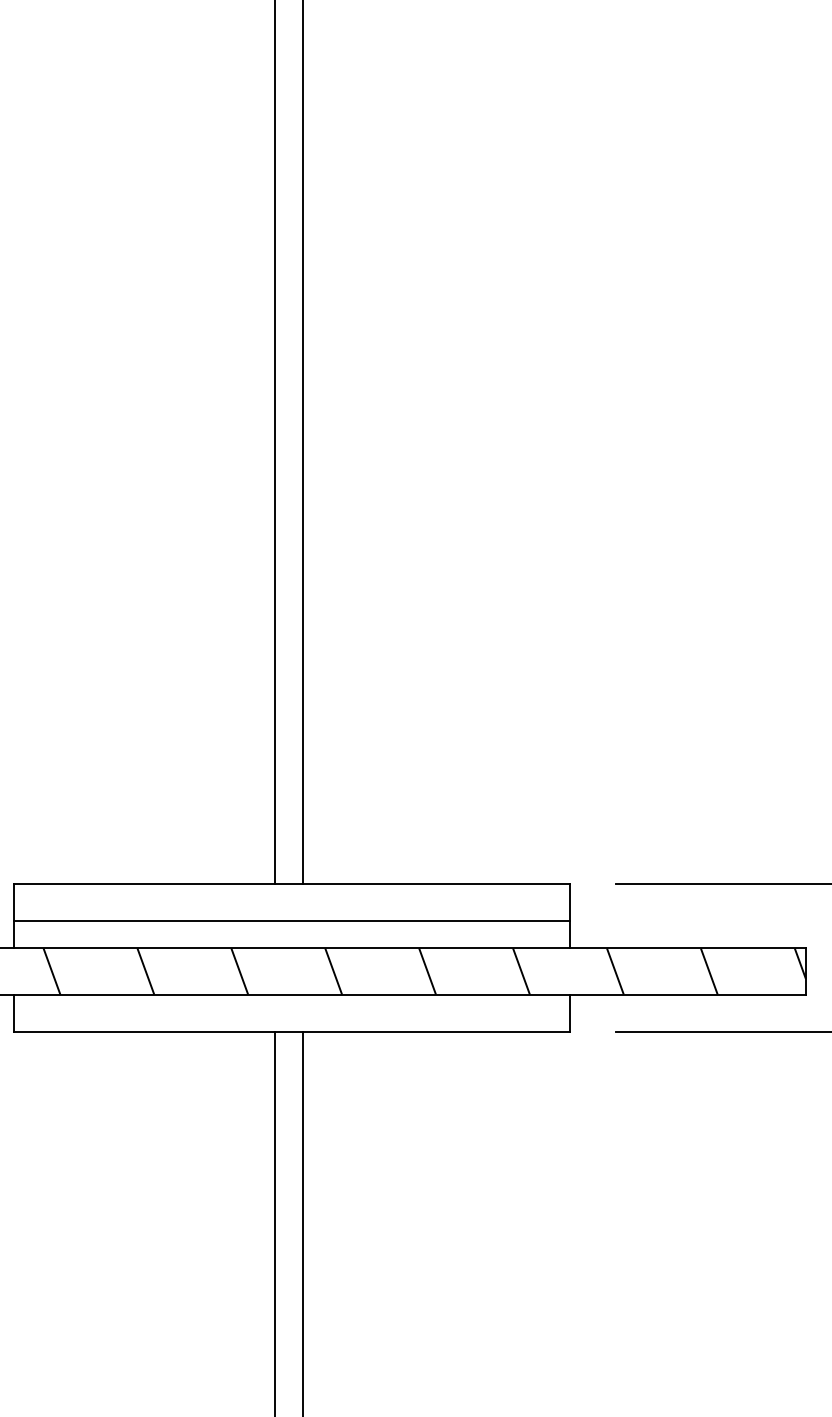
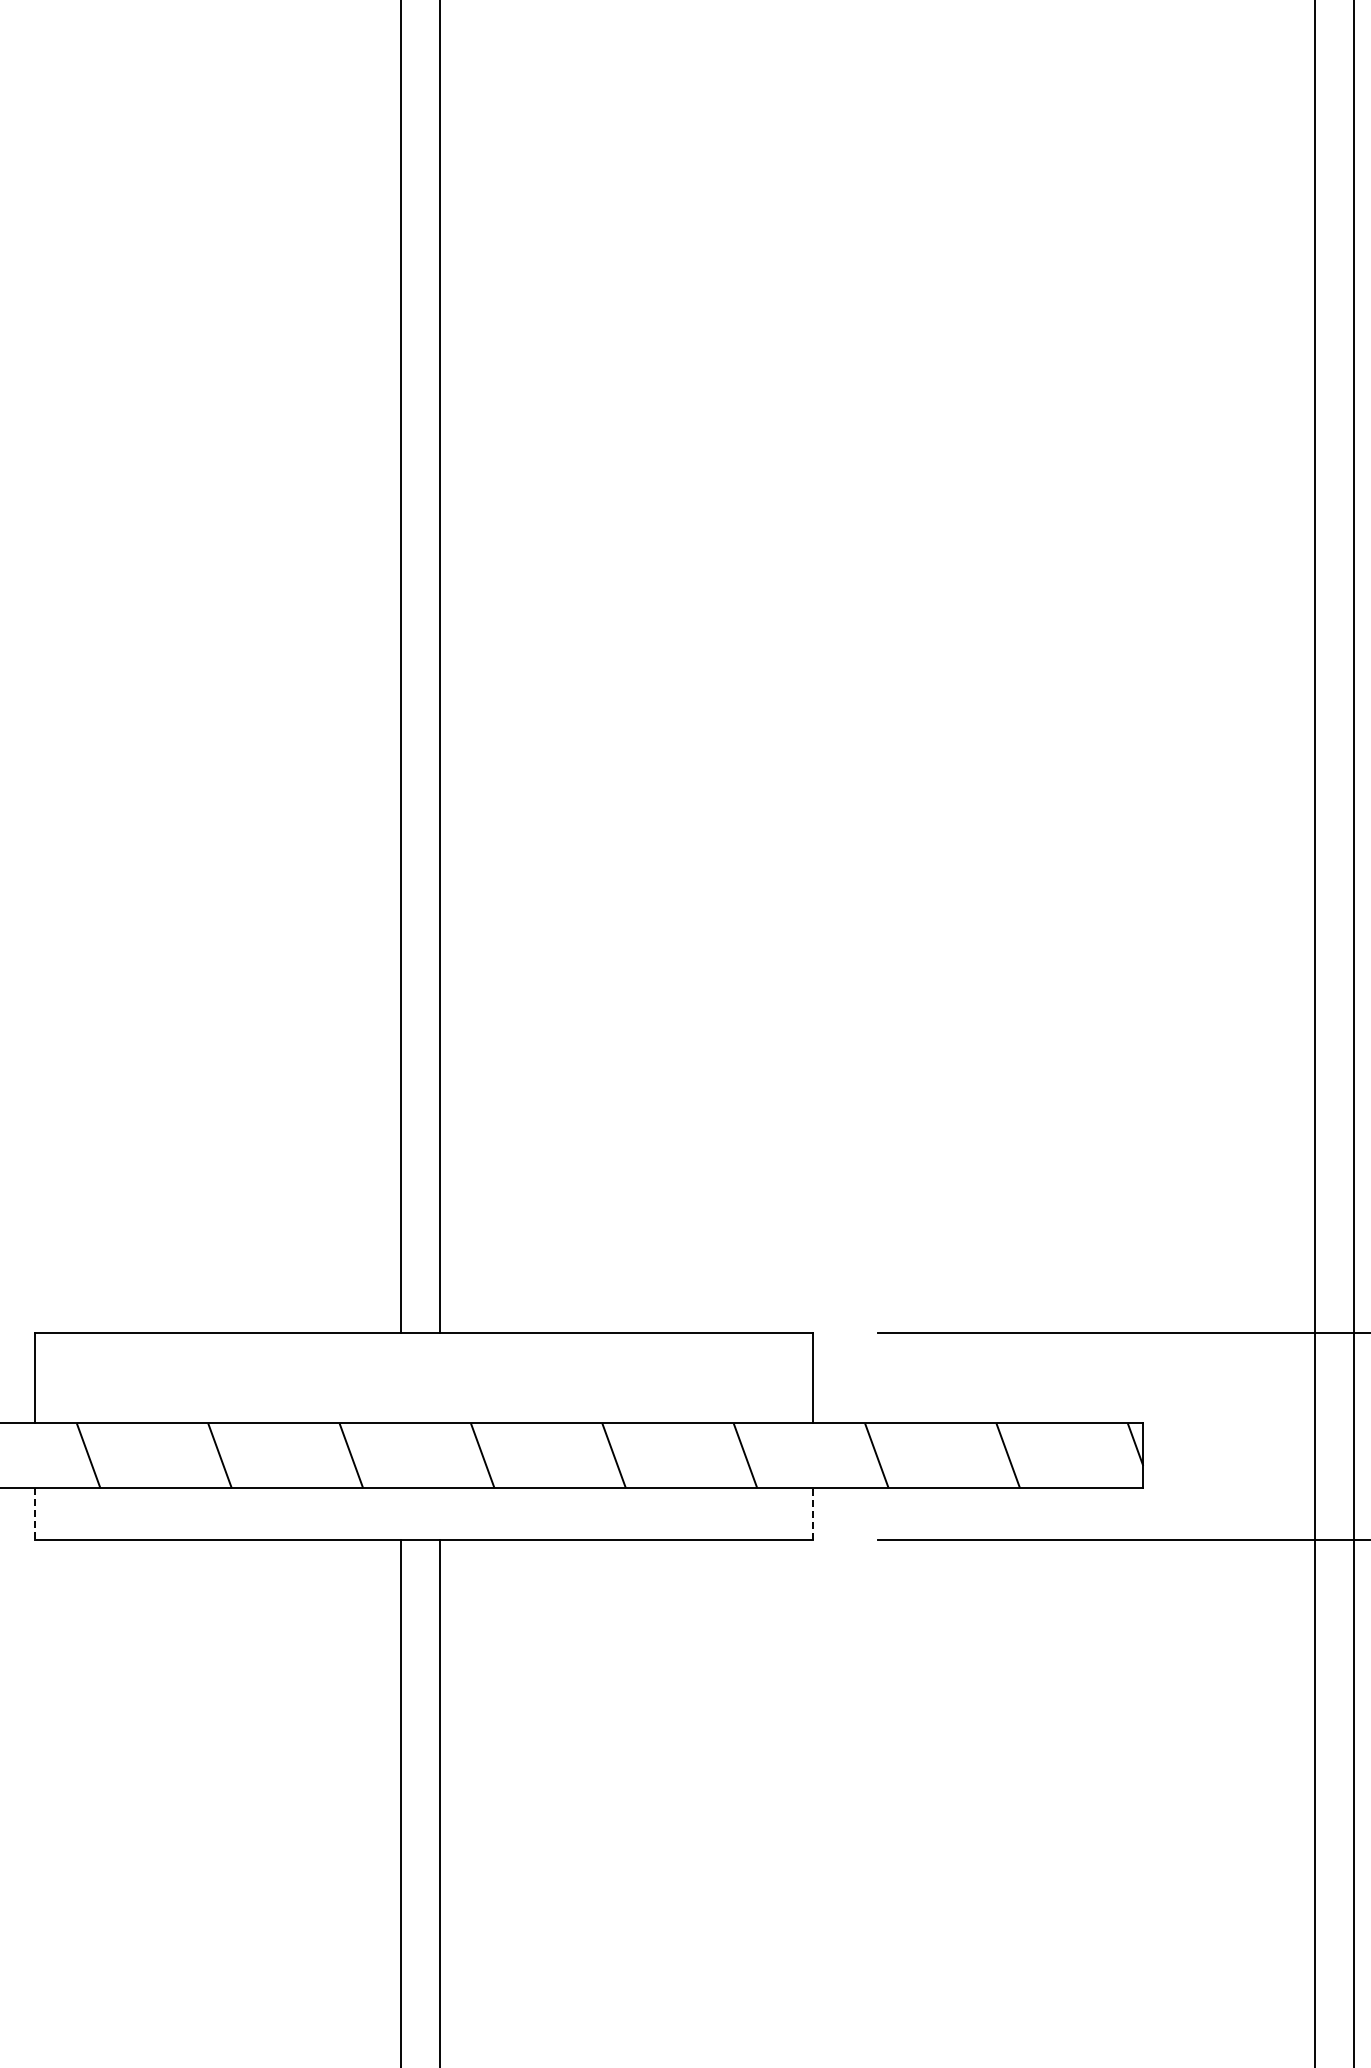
line: (291, 920) -> (423, 1384), removed
line: (13, 1013) -> (35, 1514), solid -> dashed
line: (569, 1013) -> (812, 1514), solid -> dashed

